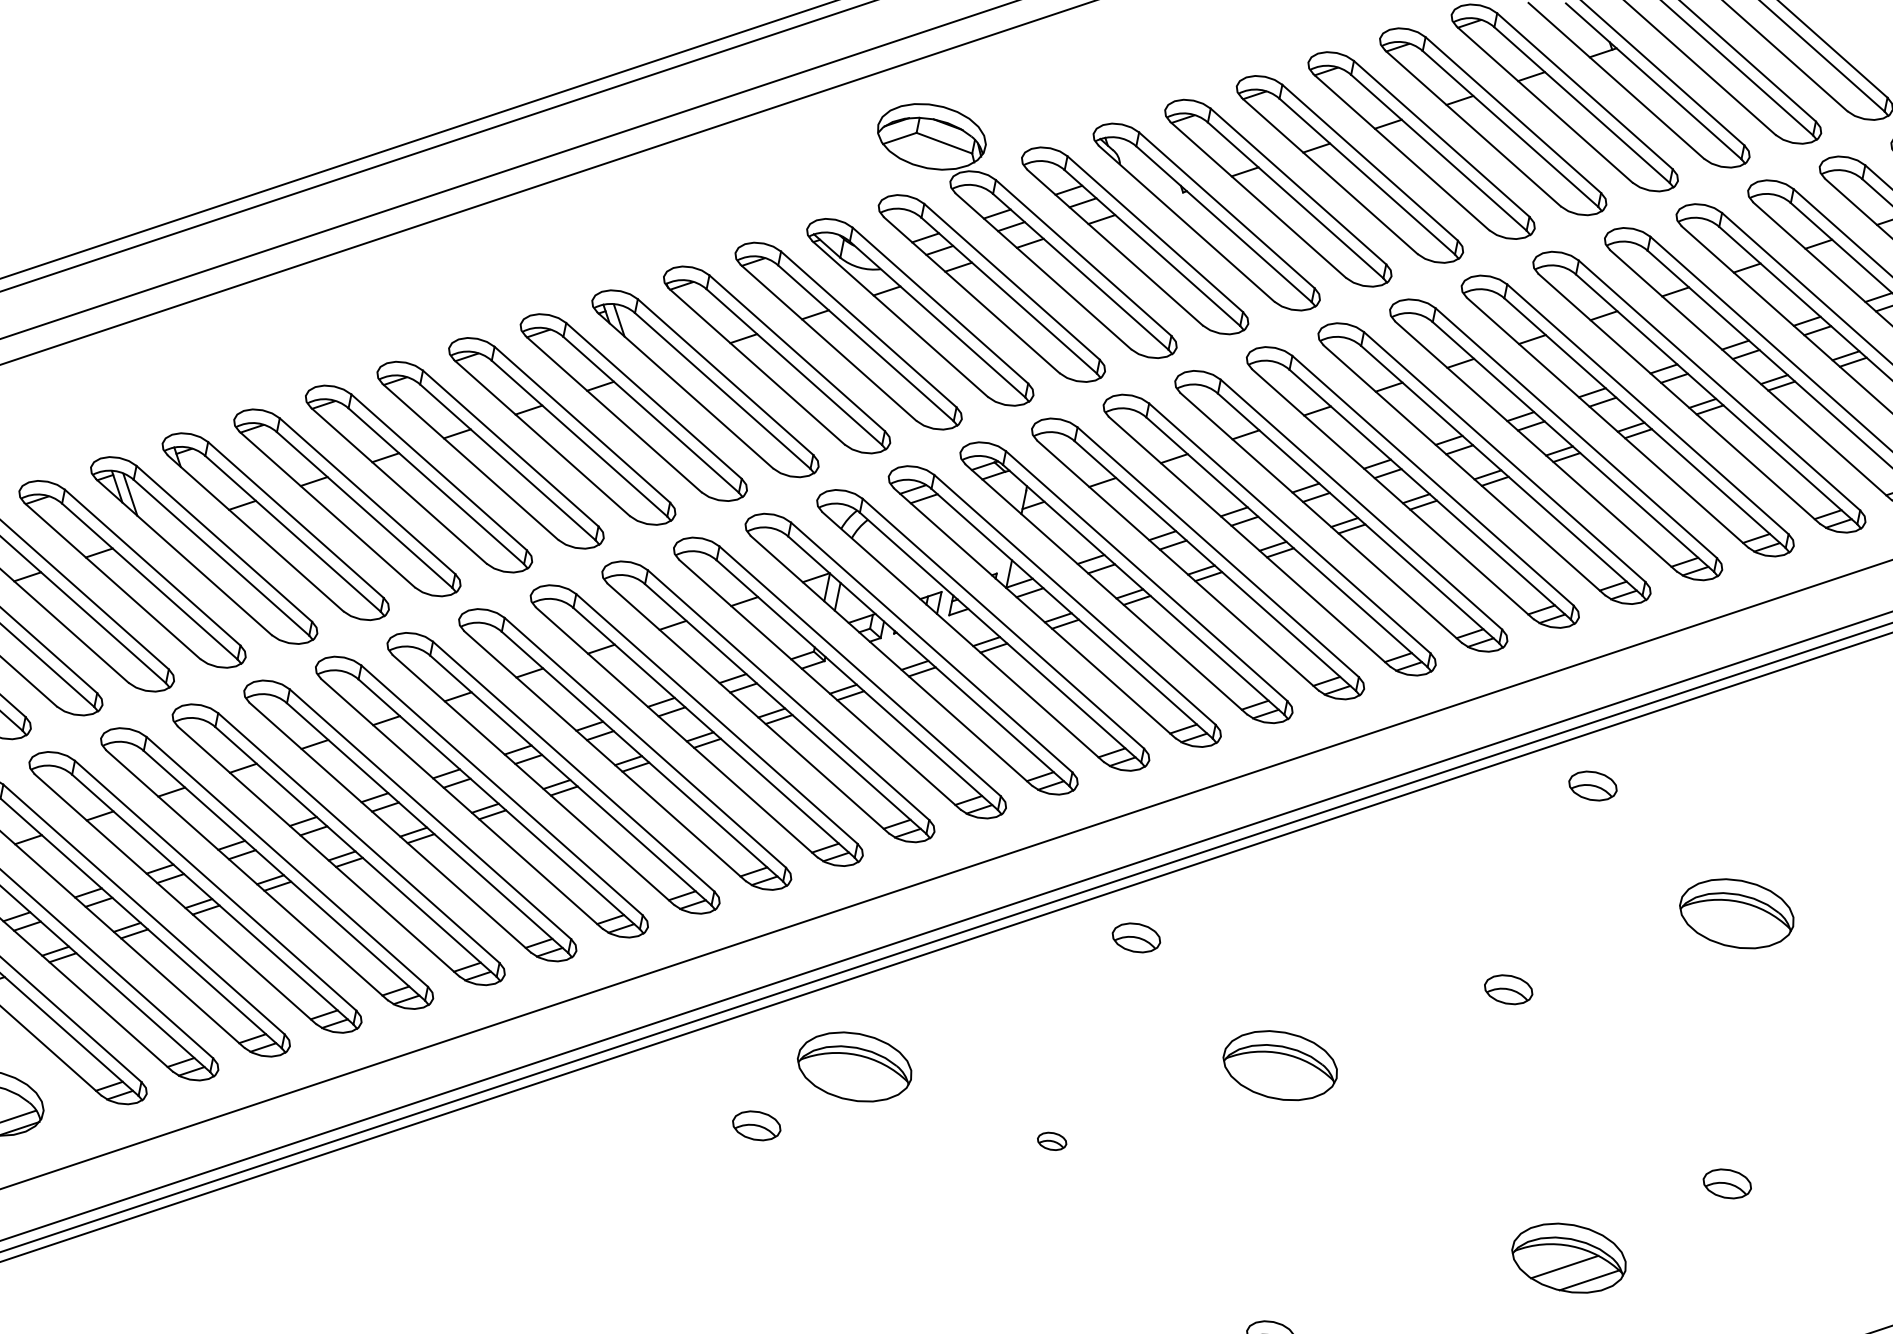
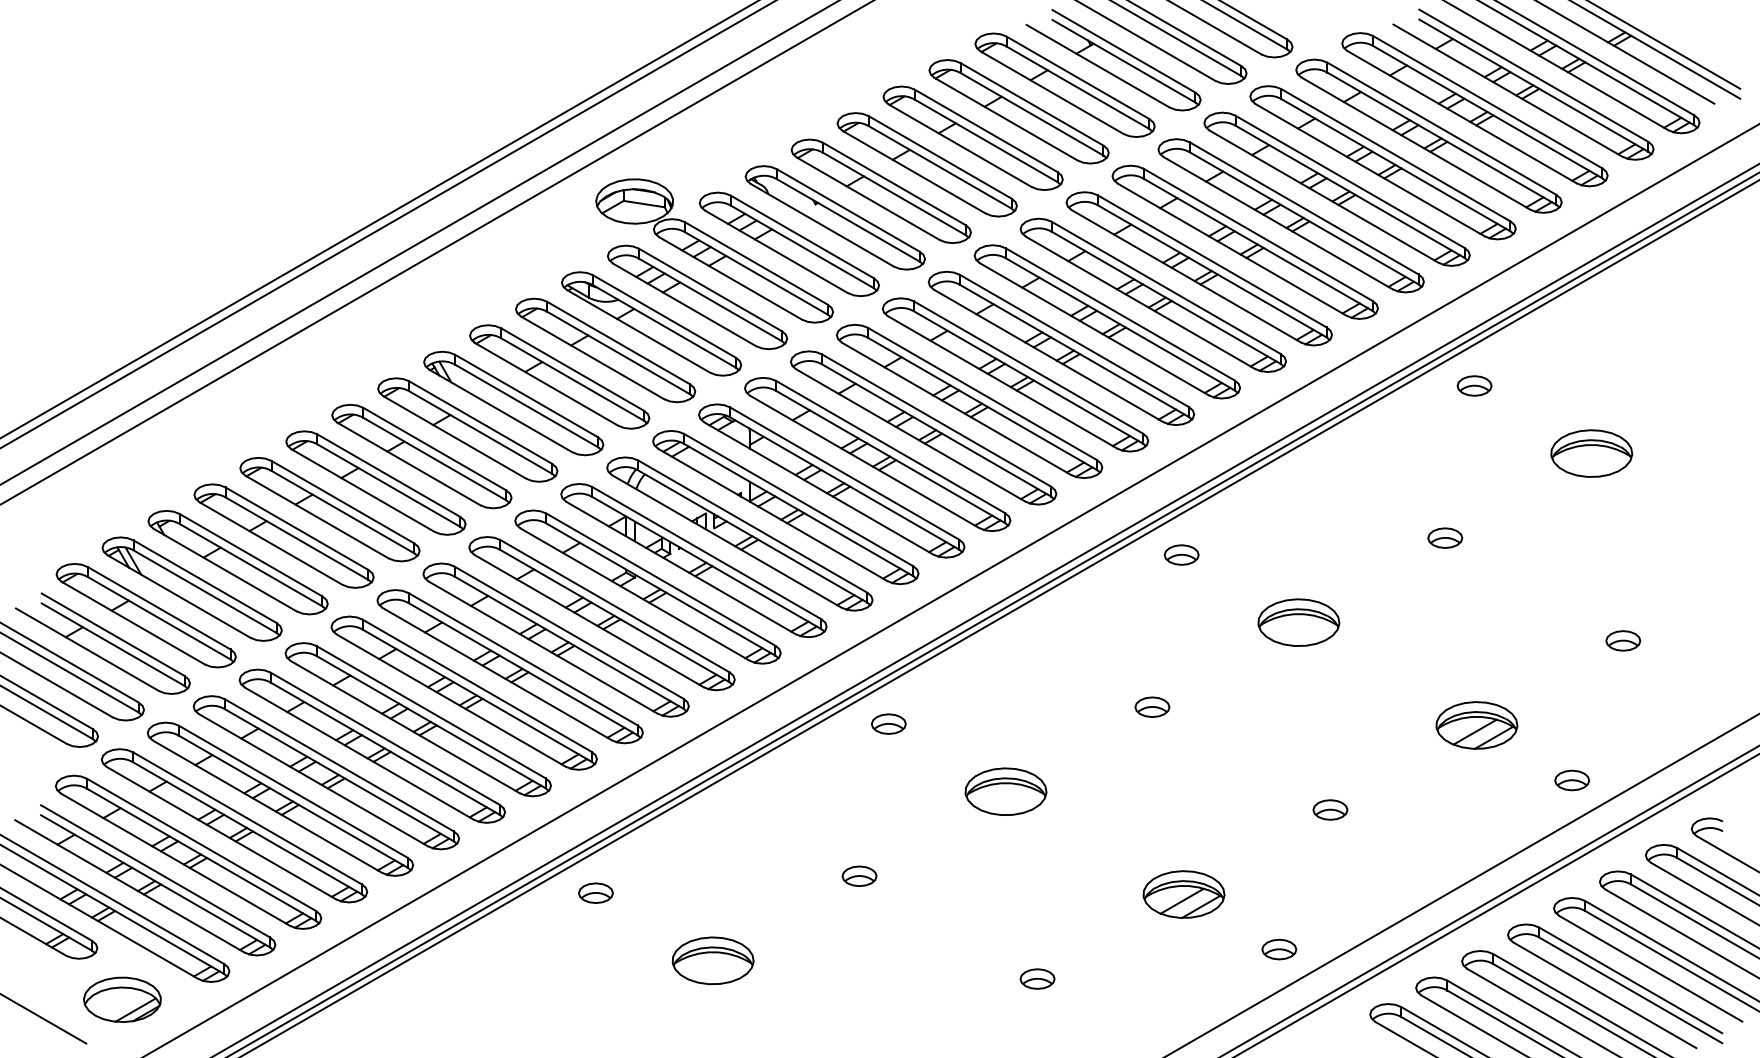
part: (853, 1066) -> (712, 960), moved
part: (756, 1124) -> (595, 892), moved
part: (1052, 1140) -> (859, 875), size x1.67
part: (1568, 1258) -> (1183, 894), moved

